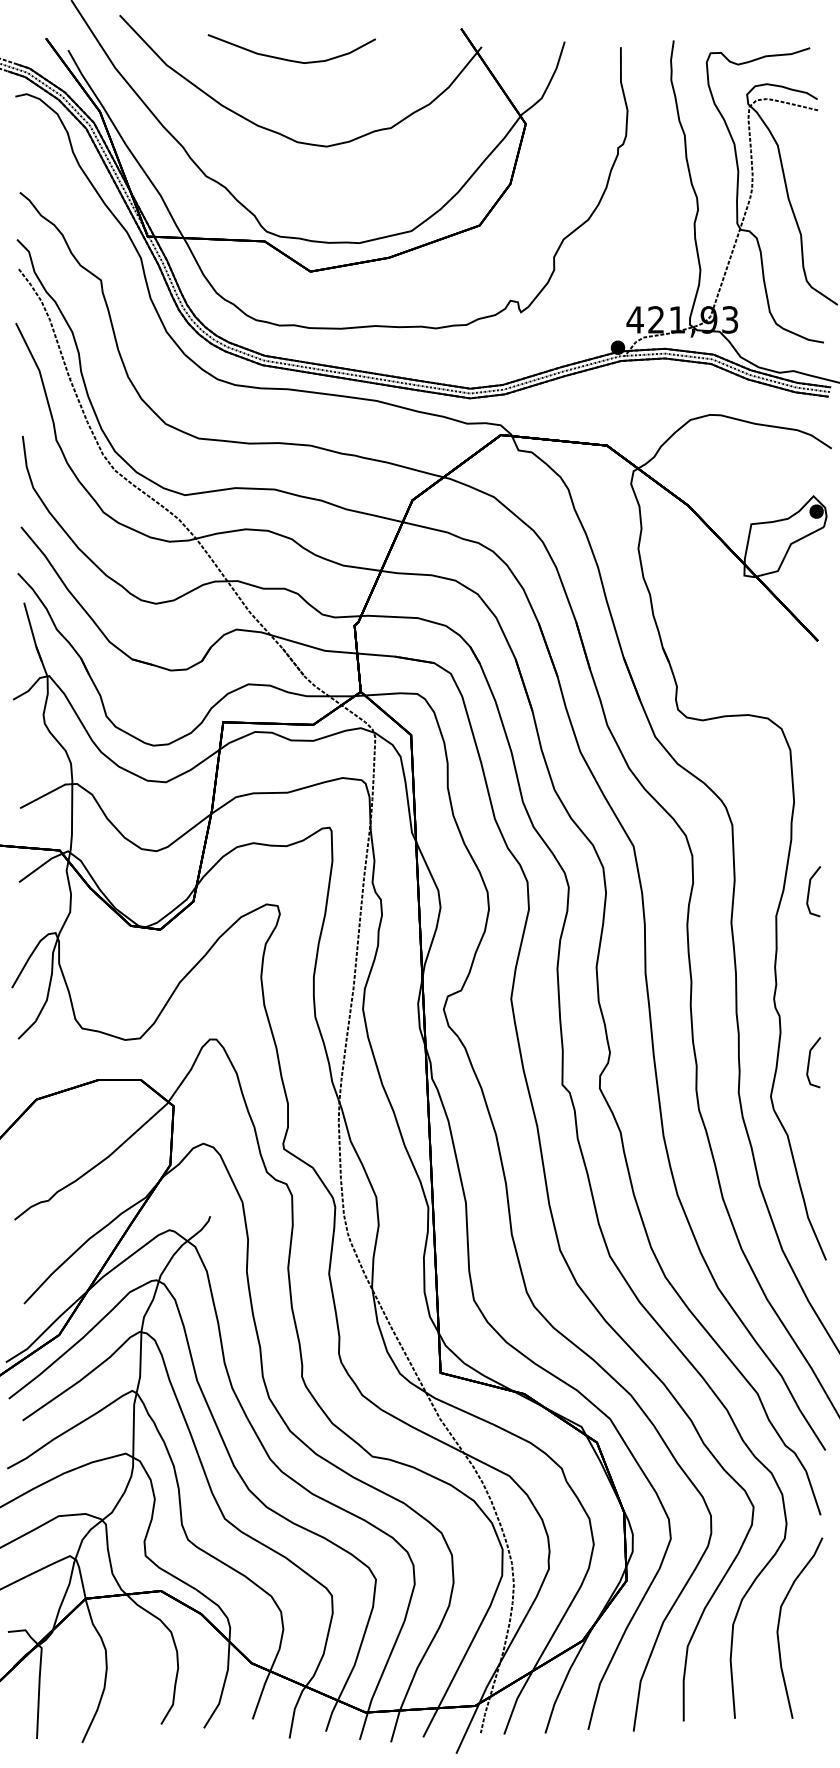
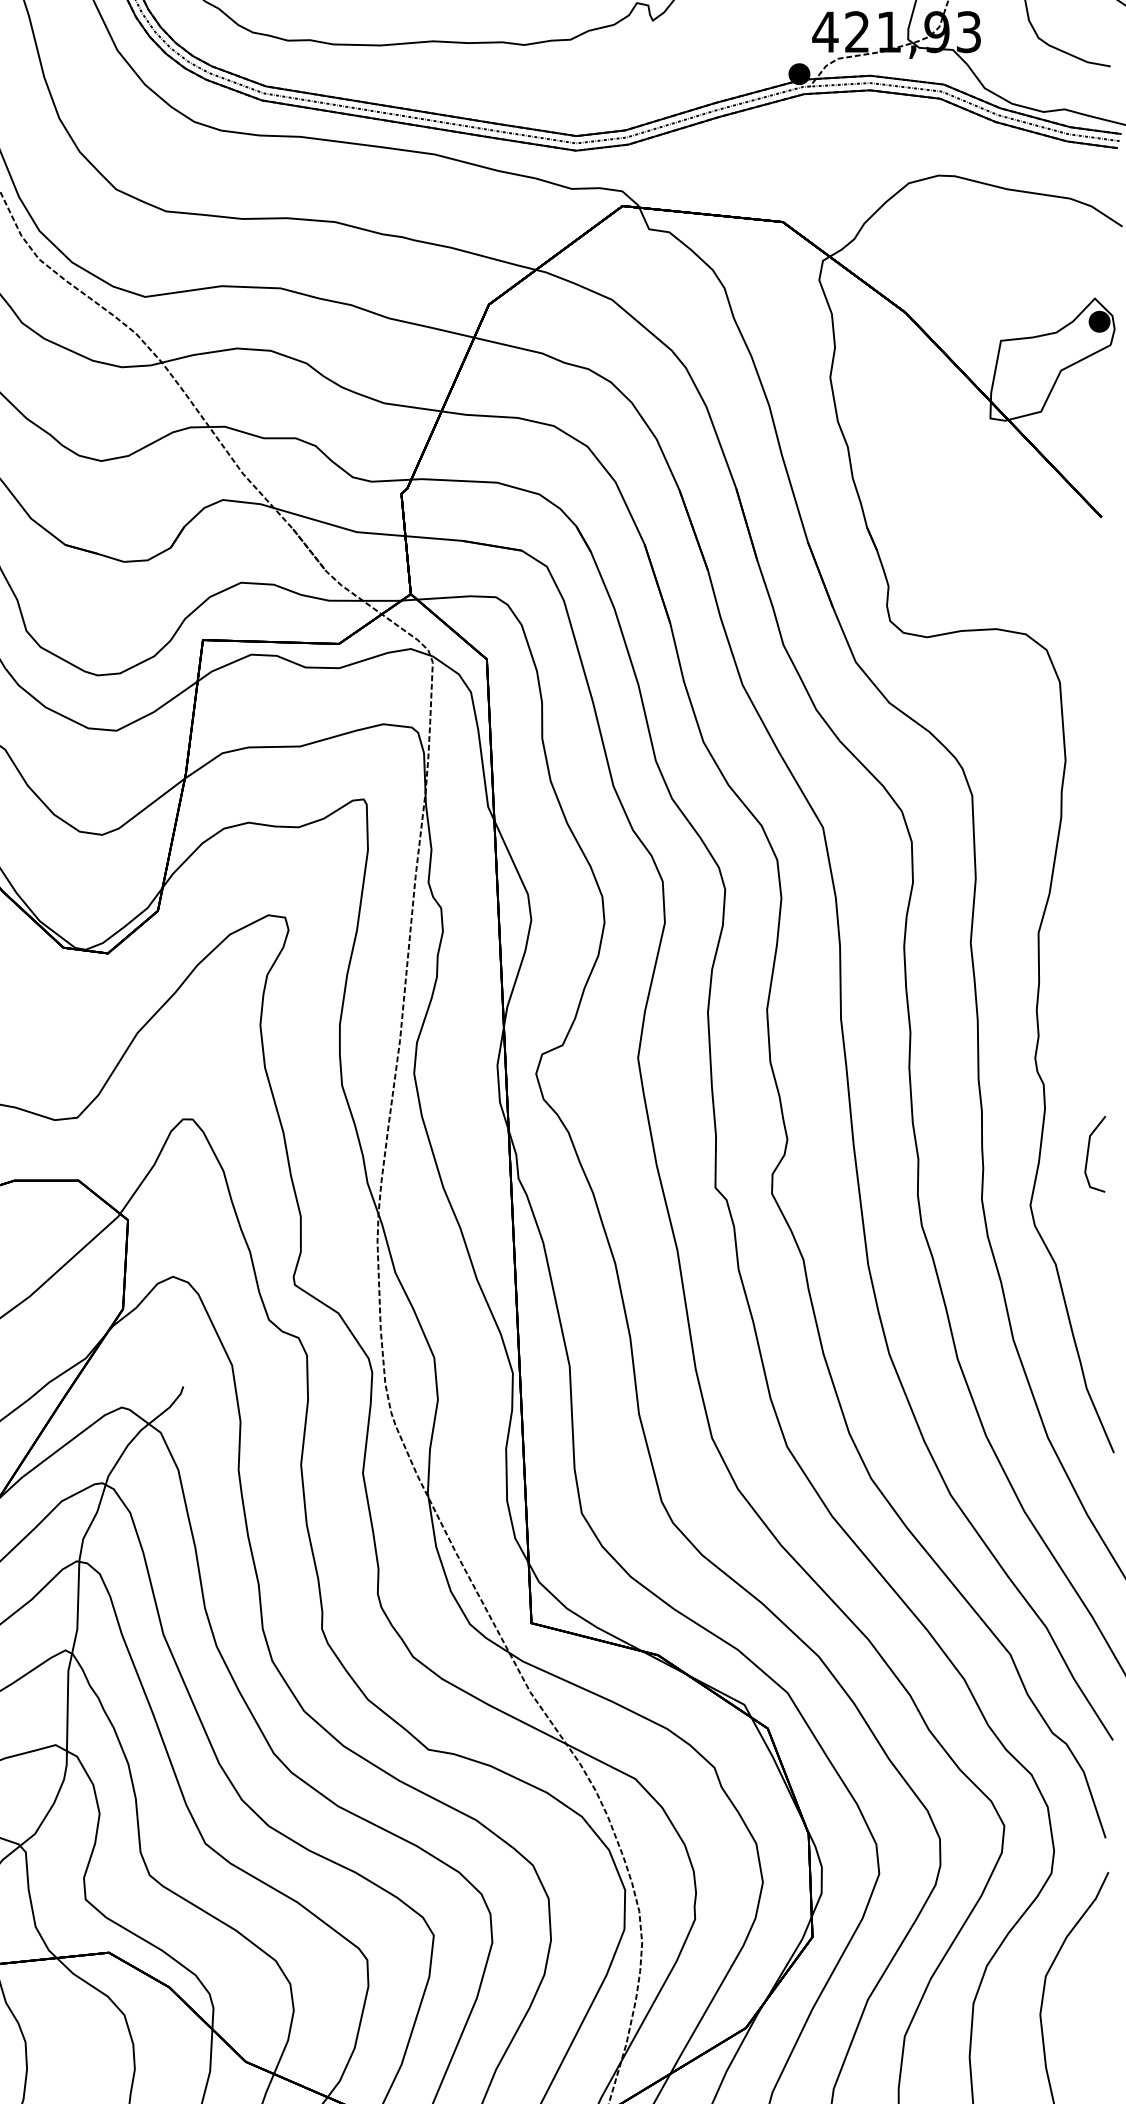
line: (809, 891) -> (1088, 895), removed

